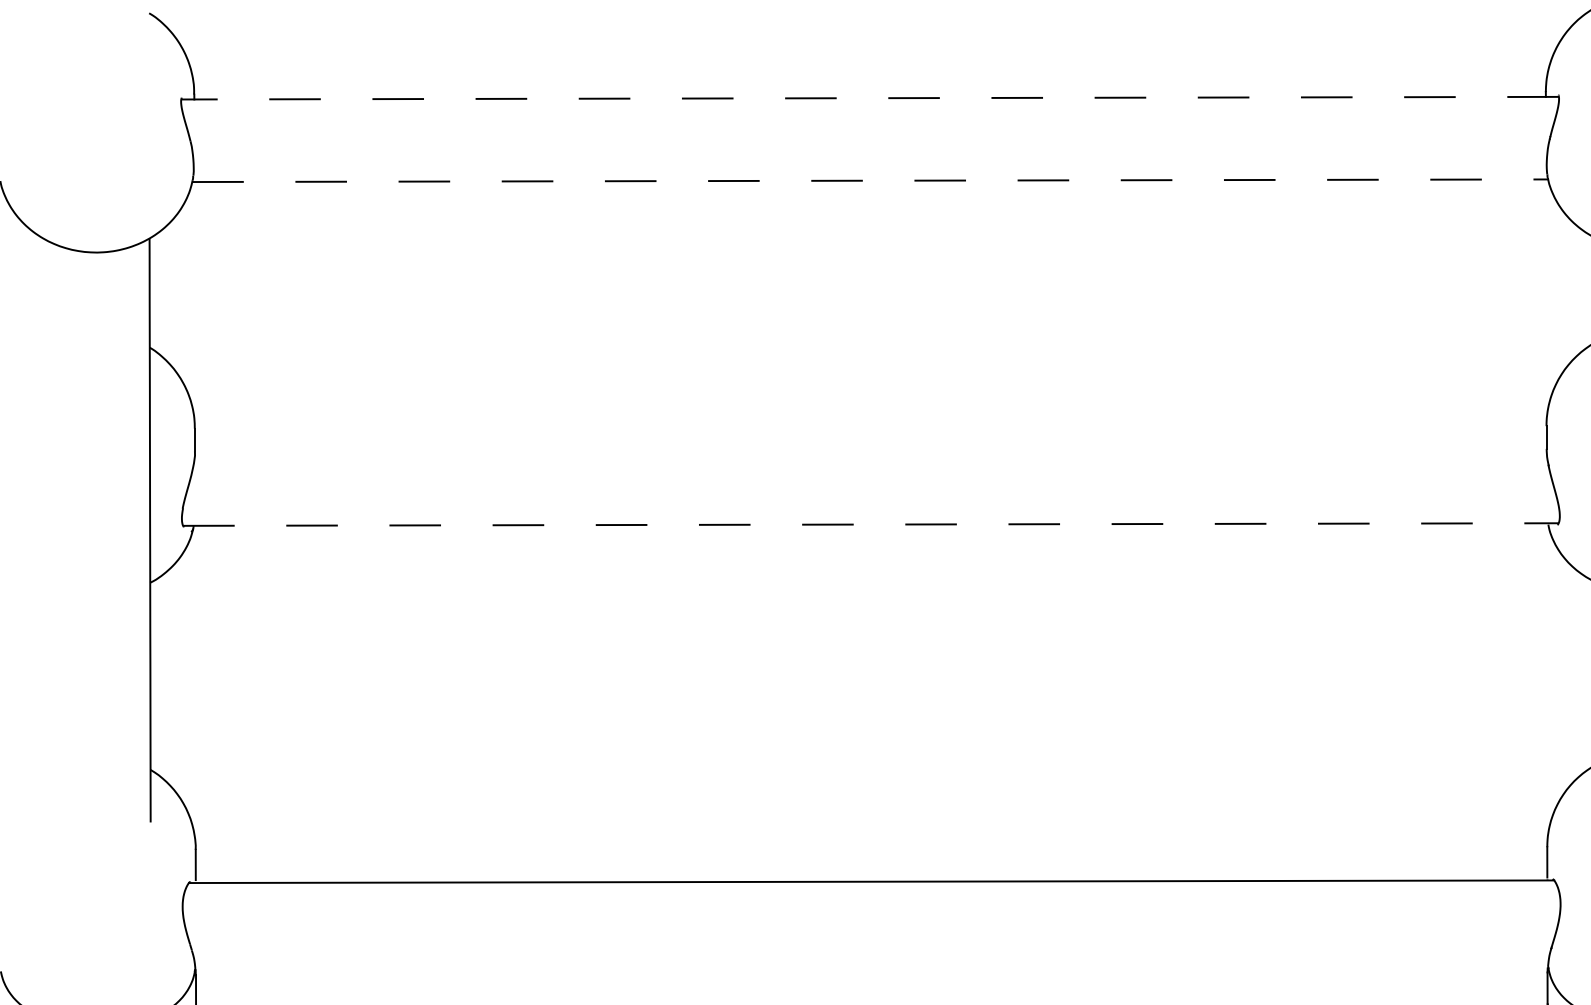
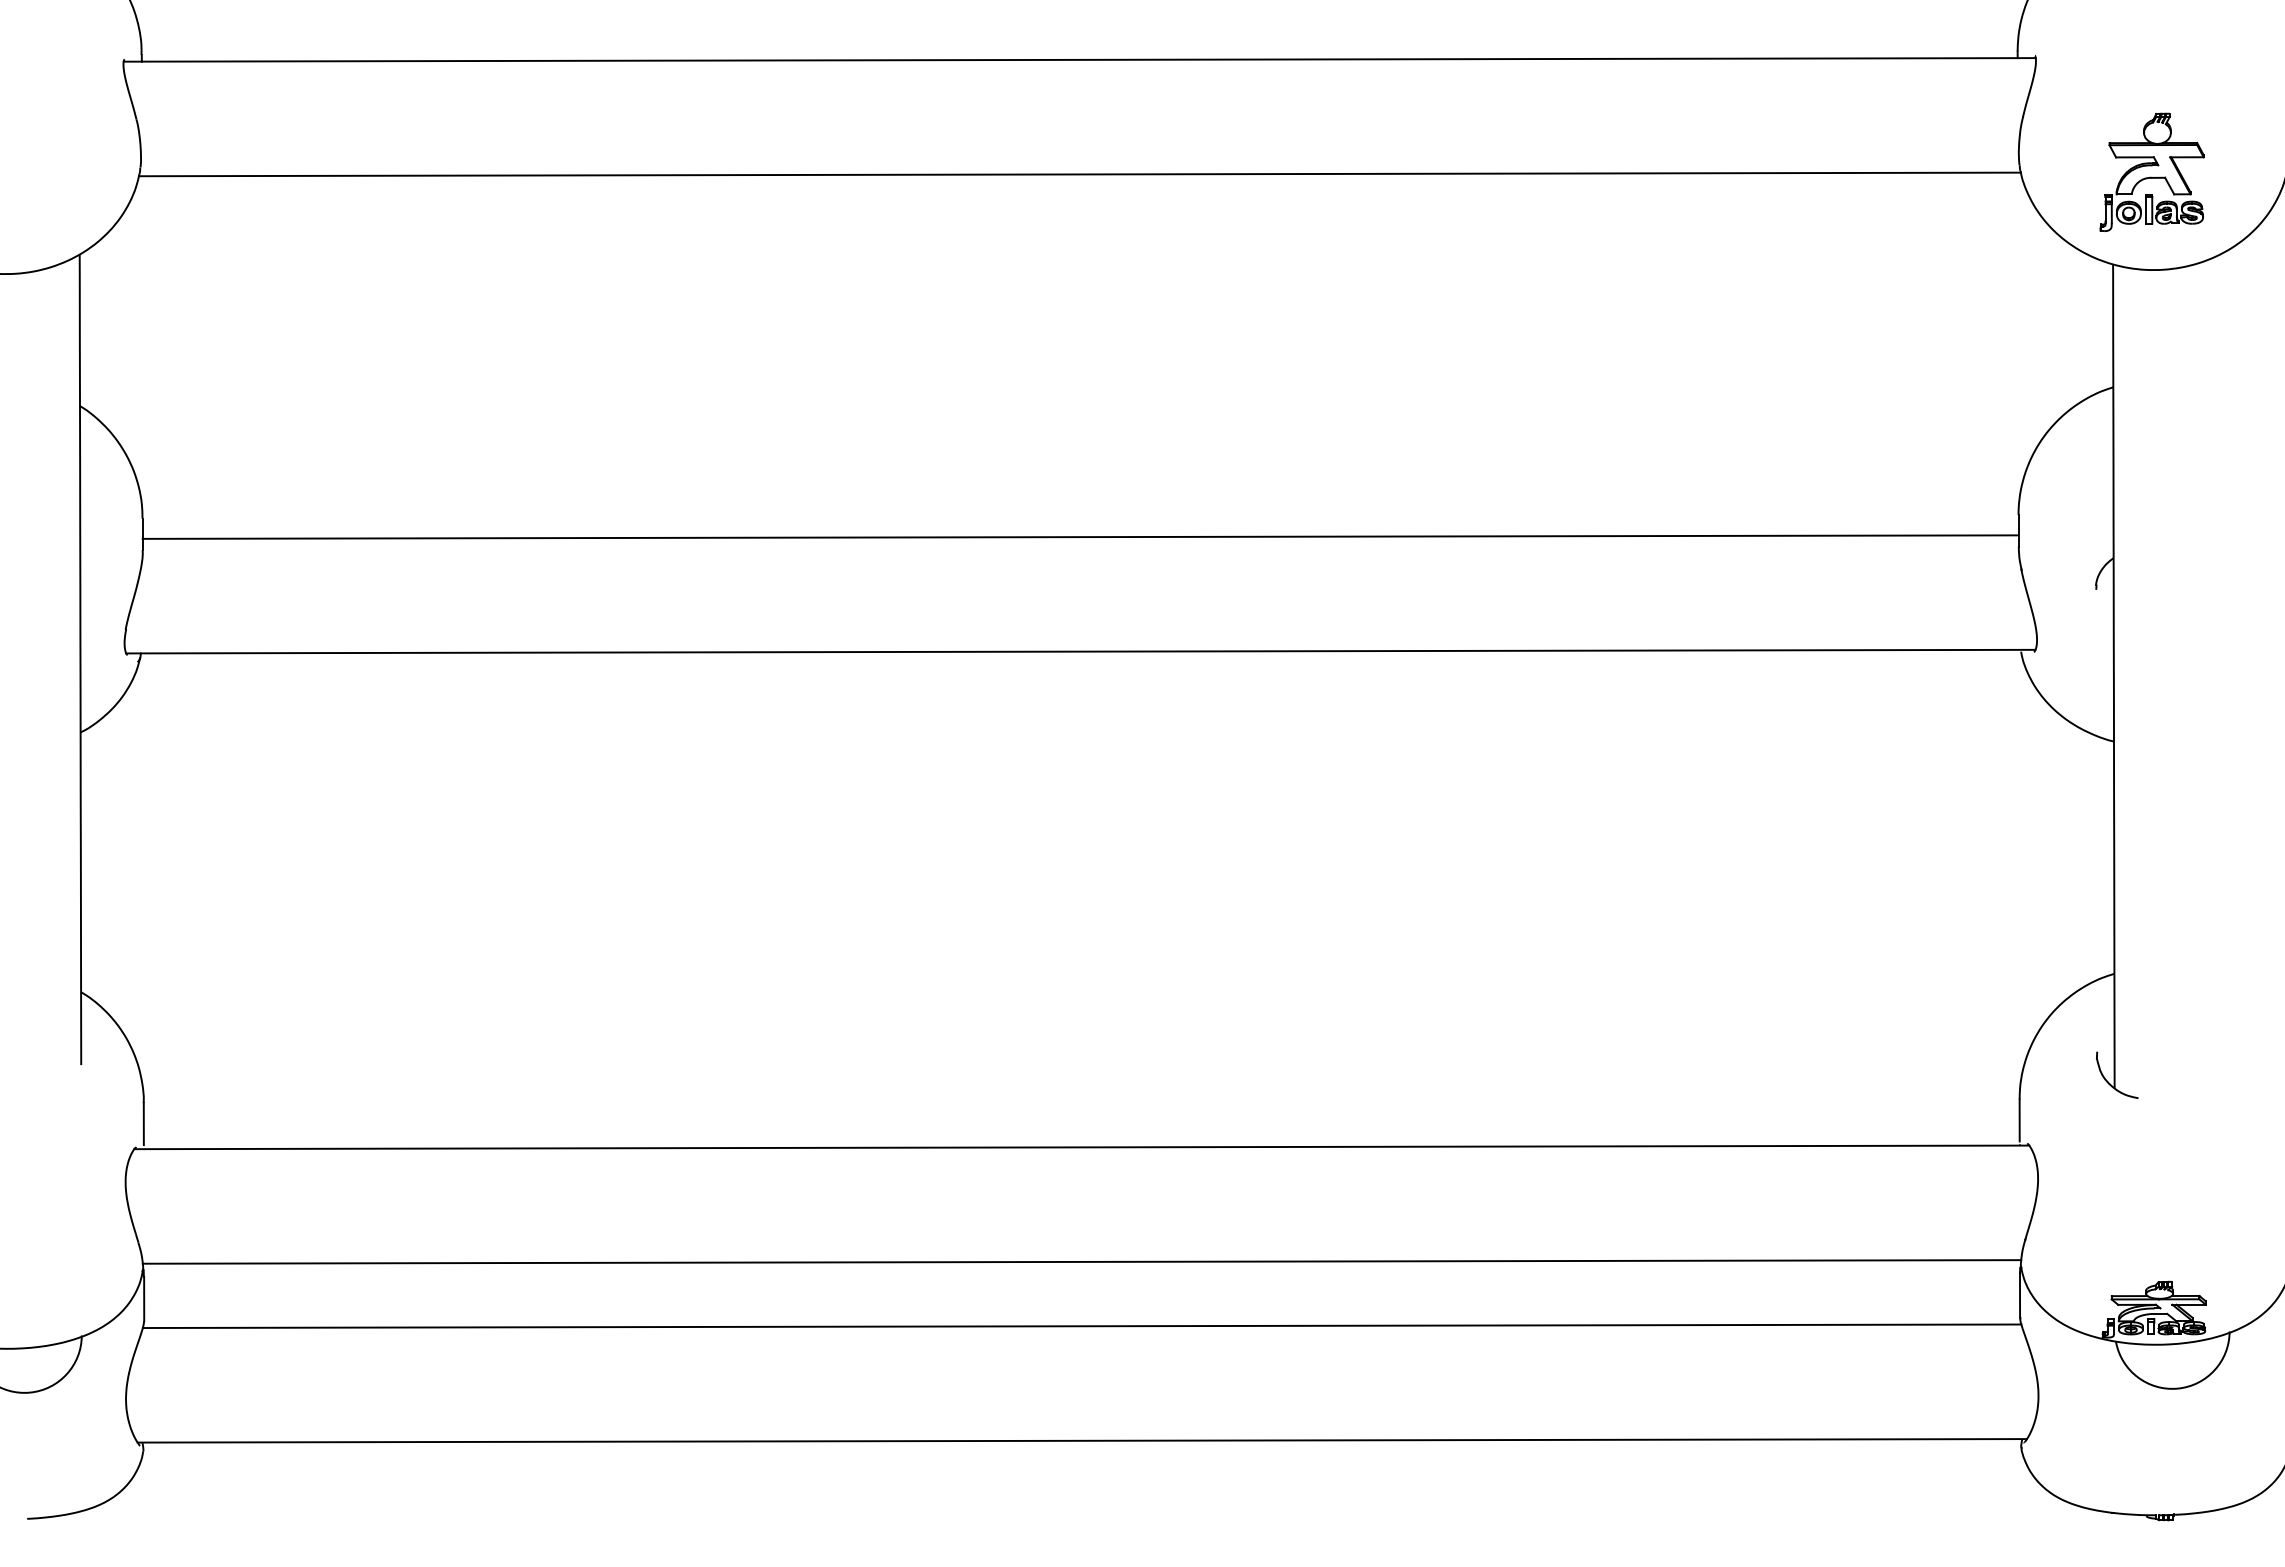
line: (869, 97) -> (1079, 59), dashed -> solid
line: (869, 180) -> (1079, 174), dashed -> solid
line: (870, 441) -> (1080, 536), added
line: (870, 524) -> (1080, 651), dashed -> solid
line: (871, 963) -> (1081, 1261), added

